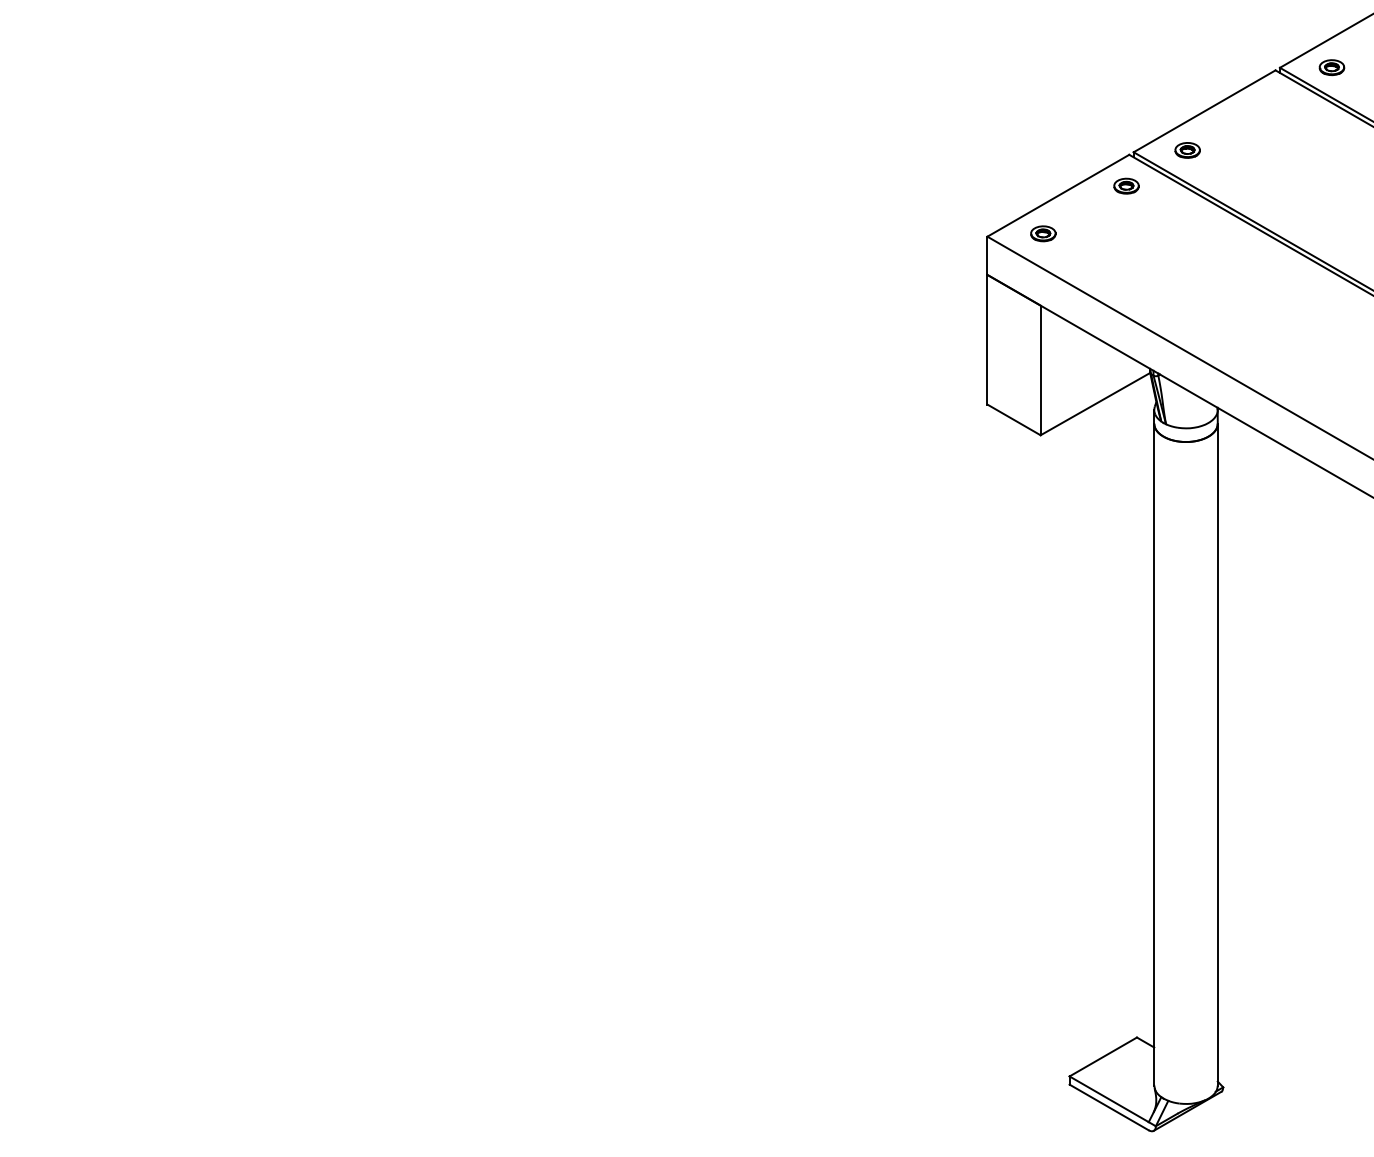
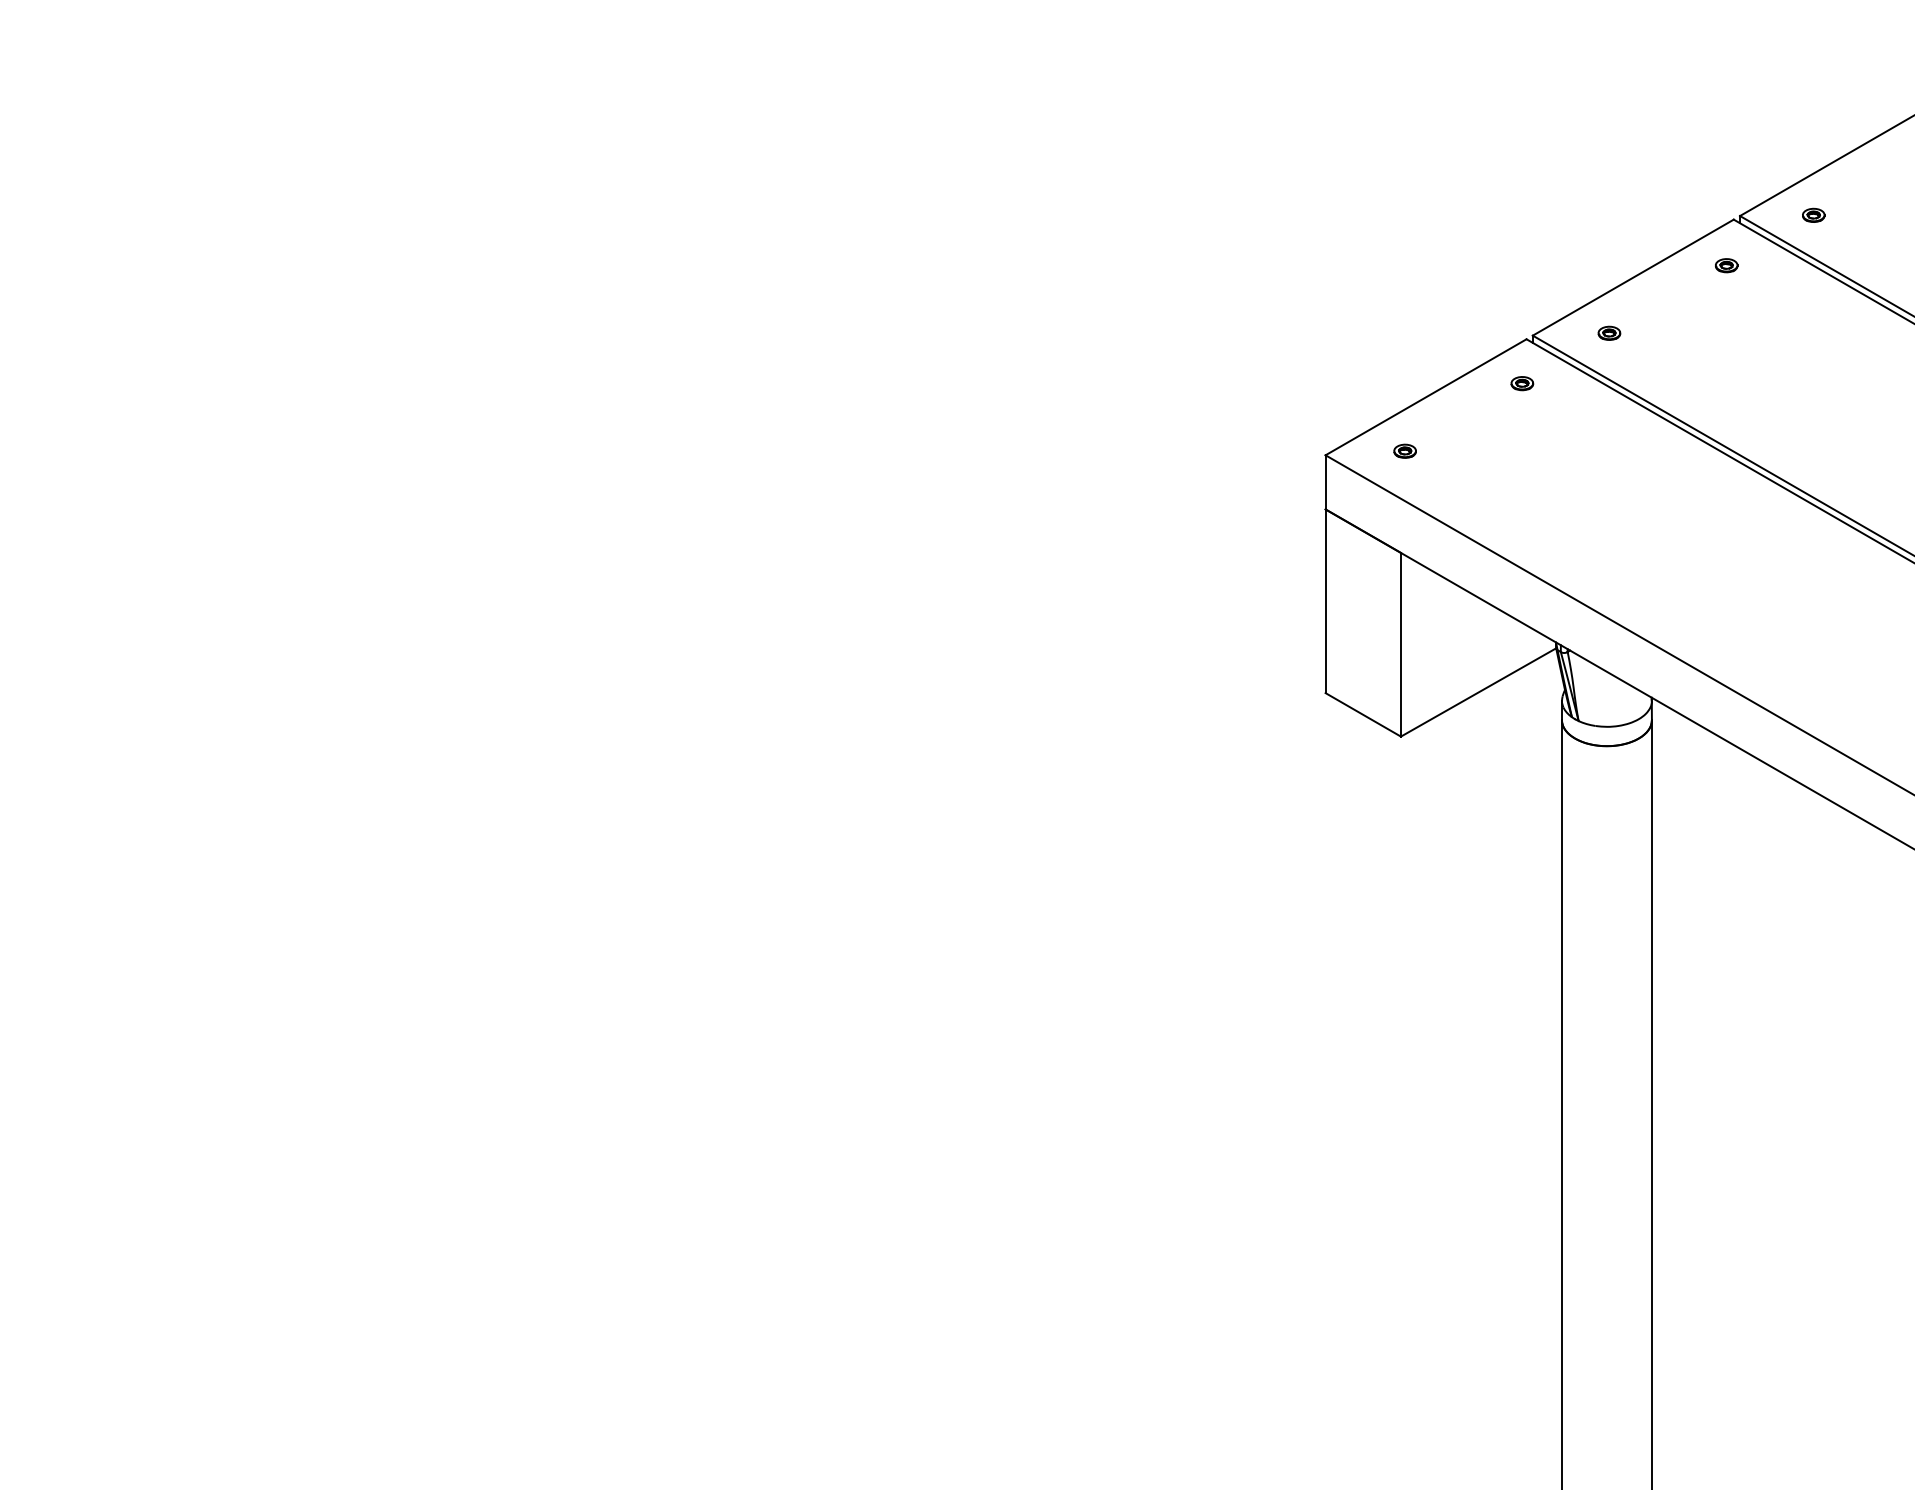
part: (1331, 66) -> (1813, 214), size x0.62
part: (1270, 102) -> (1726, 265), added
part: (1187, 150) -> (1609, 333), size x0.62
part: (1125, 185) -> (1521, 382), size x0.62
part: (1043, 233) -> (1405, 450), size x0.62

